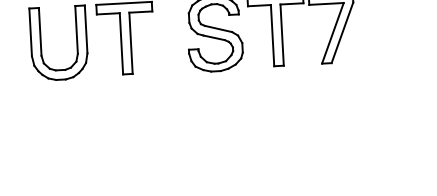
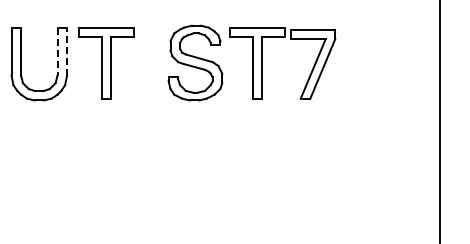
line: (76, 29) -> (57, 51), solid -> dashed
line: (86, 29) -> (67, 51), solid -> dashed

